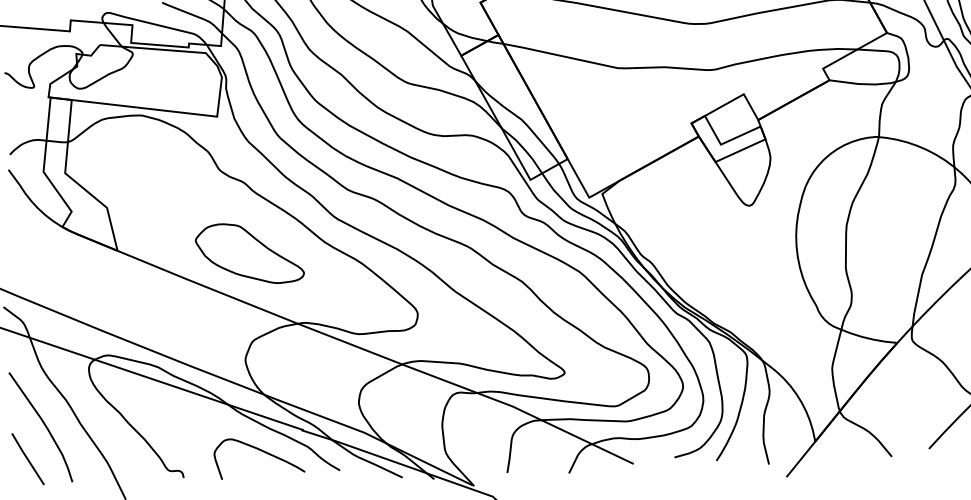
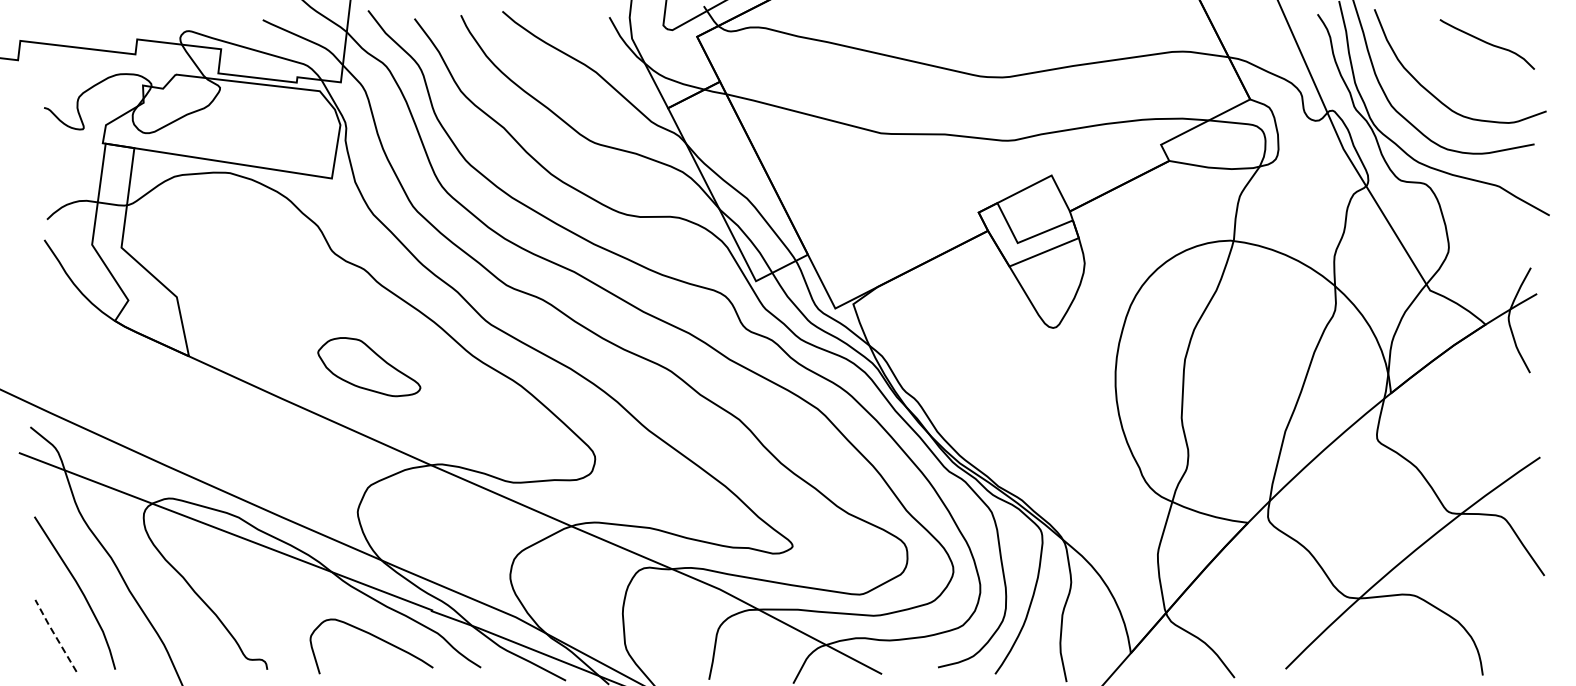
part: (249, 253) -> (369, 366), size x0.7
line: (26, 458) -> (54, 634), solid -> dashed

